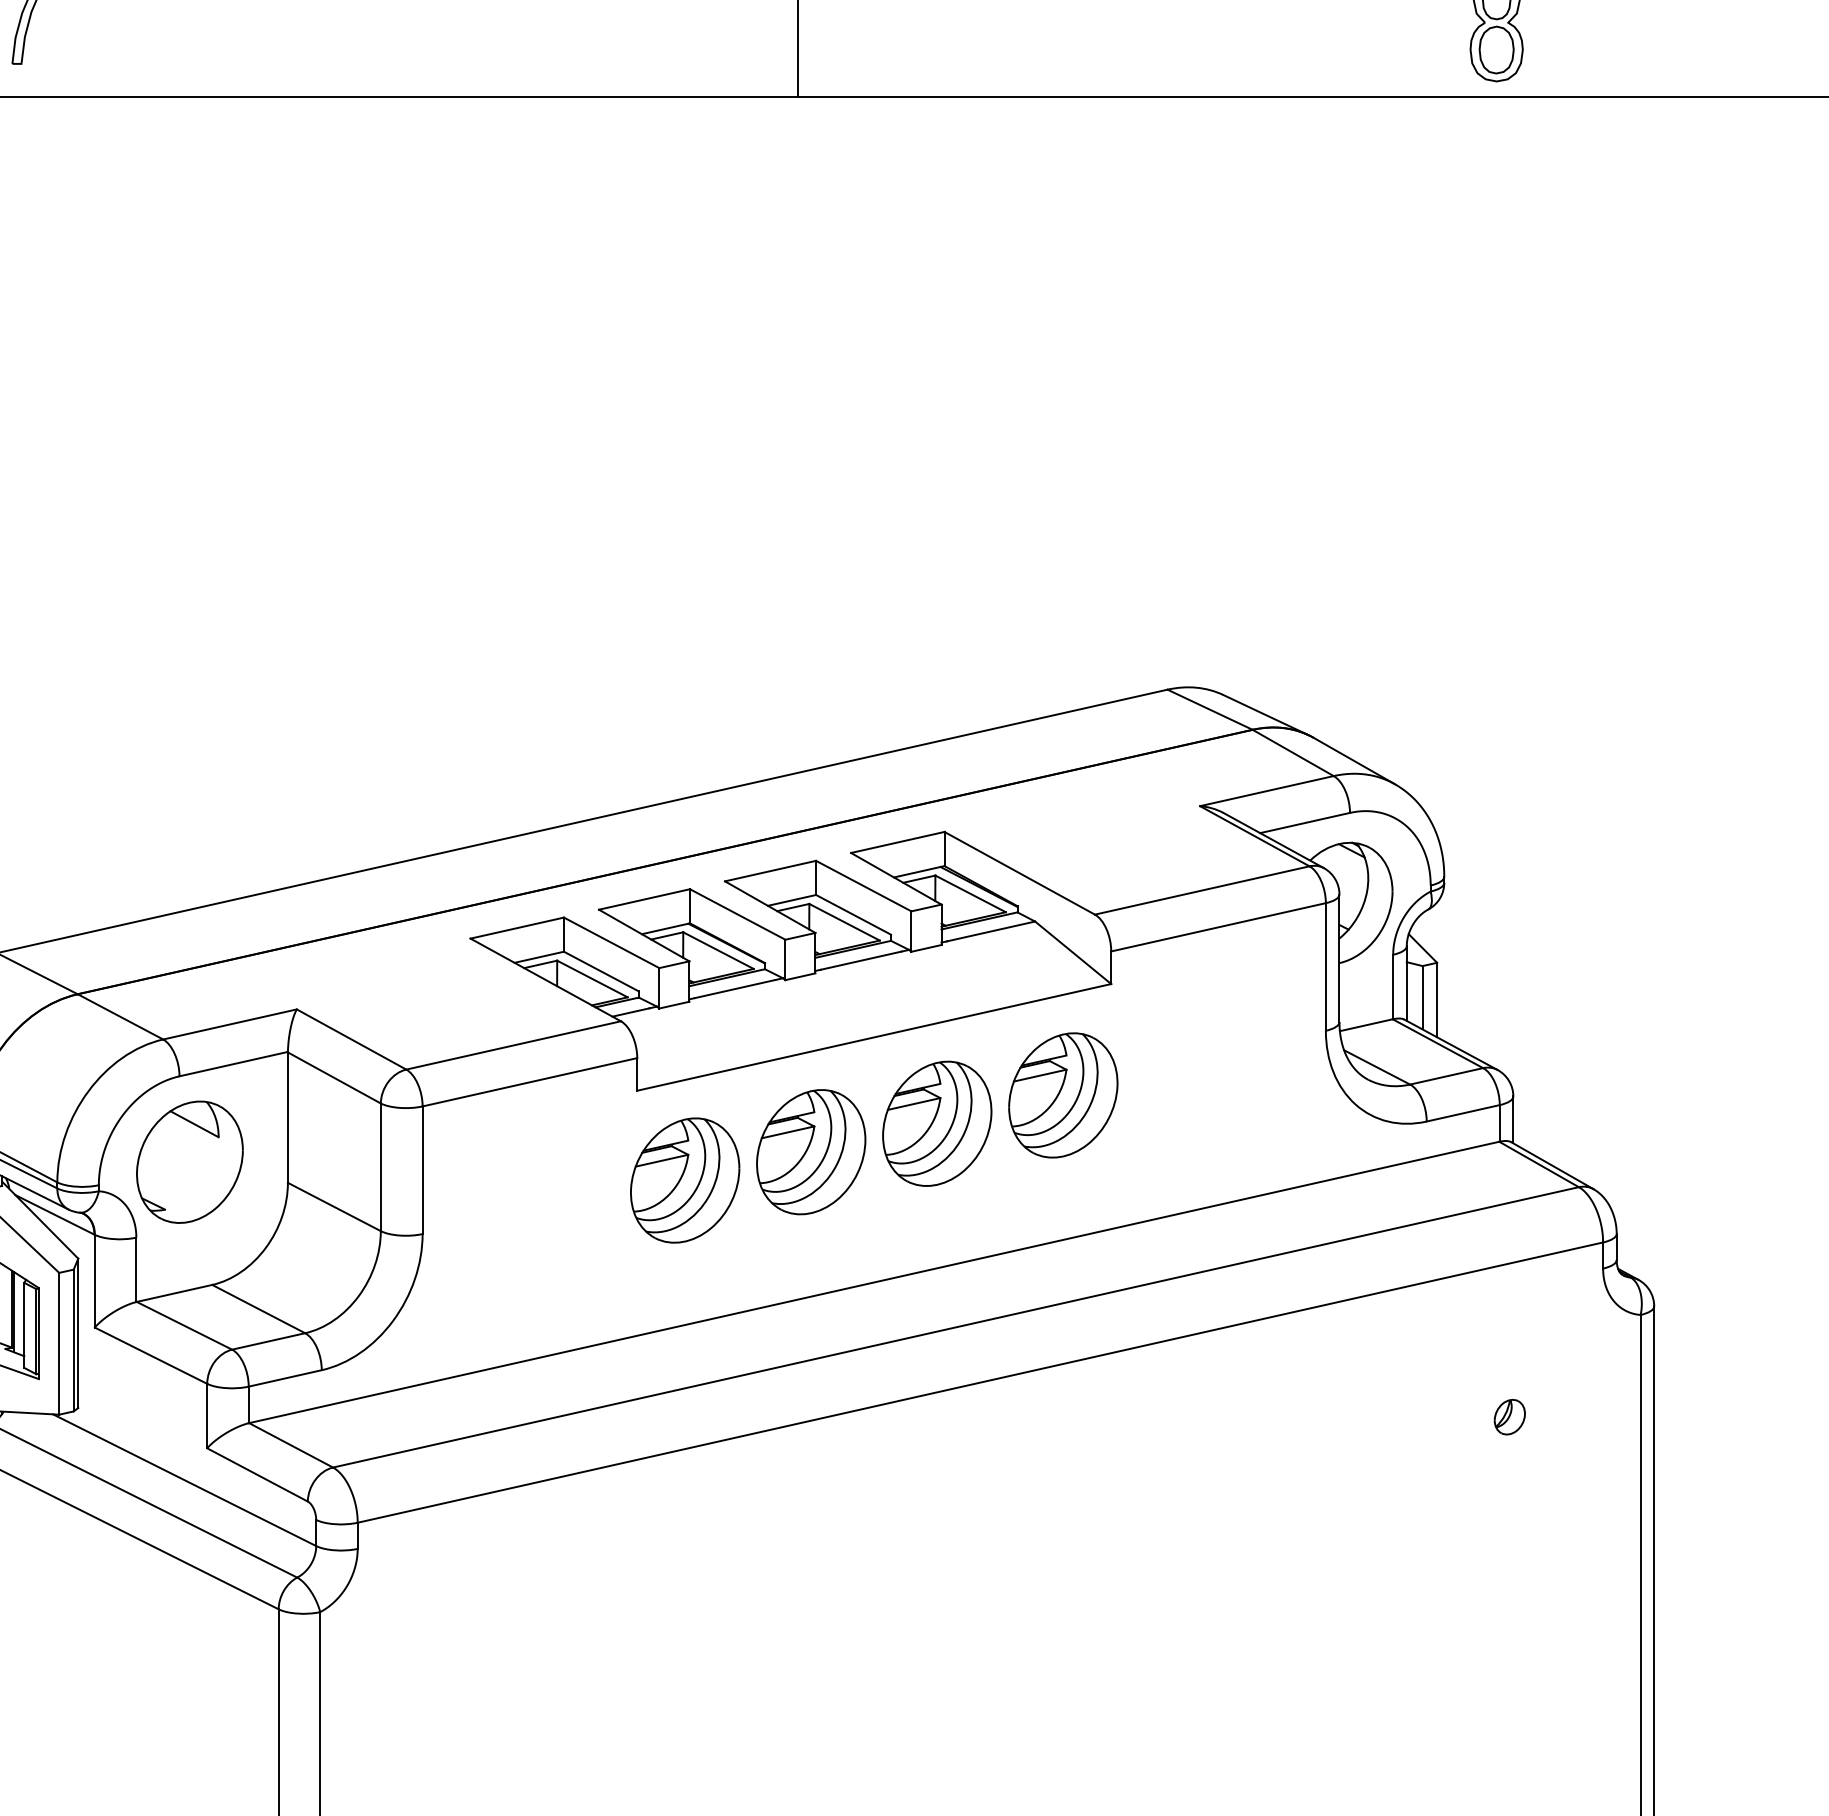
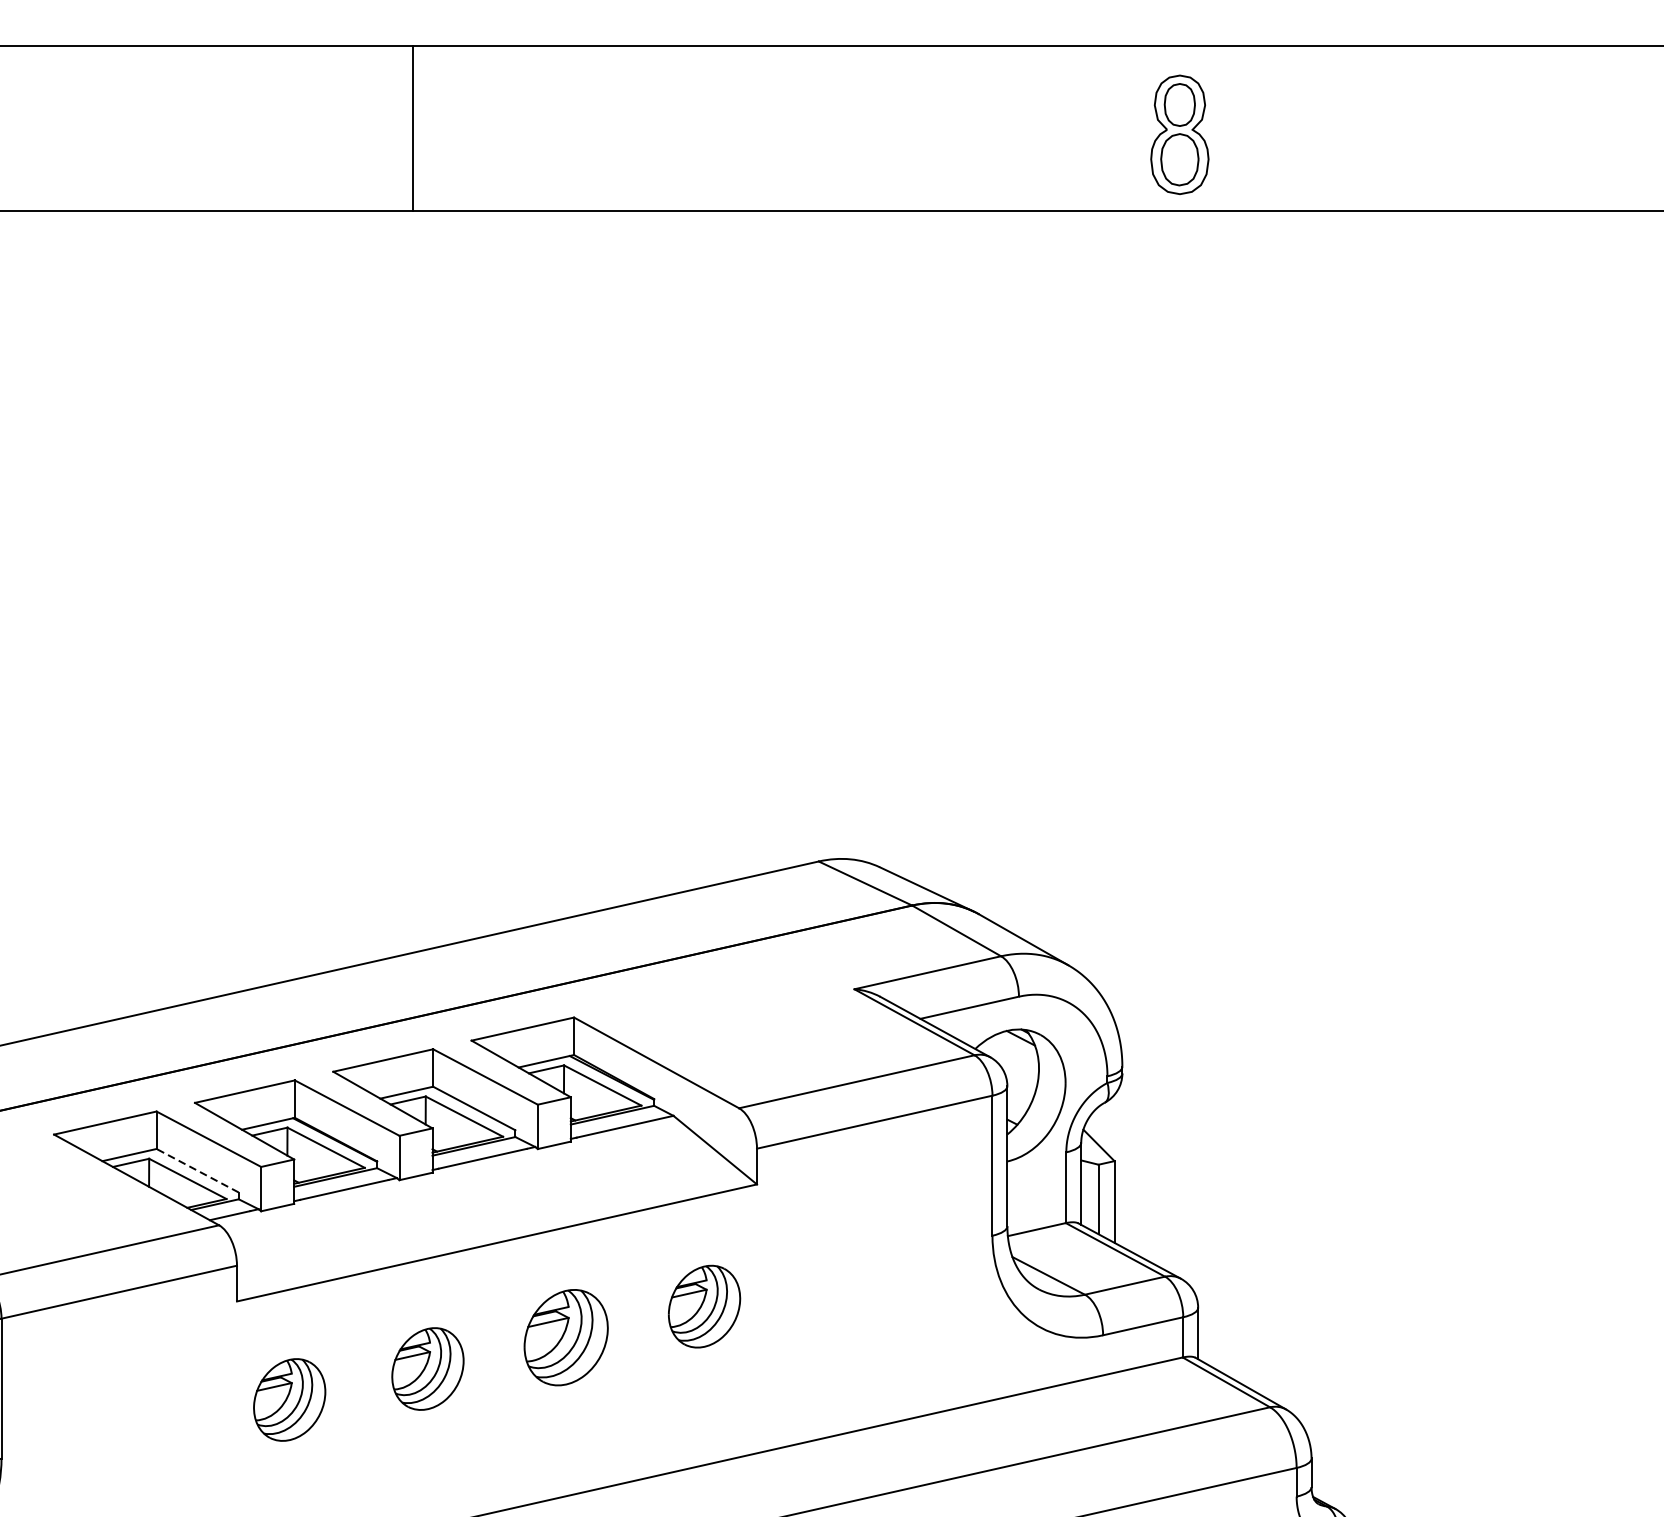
line: (601, 971) -> (197, 1170), solid -> dashed
part: (1063, 1095) -> (704, 1306), size x0.6
part: (937, 1123) -> (566, 1337), size x0.7
part: (811, 1152) -> (428, 1369), size x0.6
part: (685, 1180) -> (289, 1399), size x0.6

